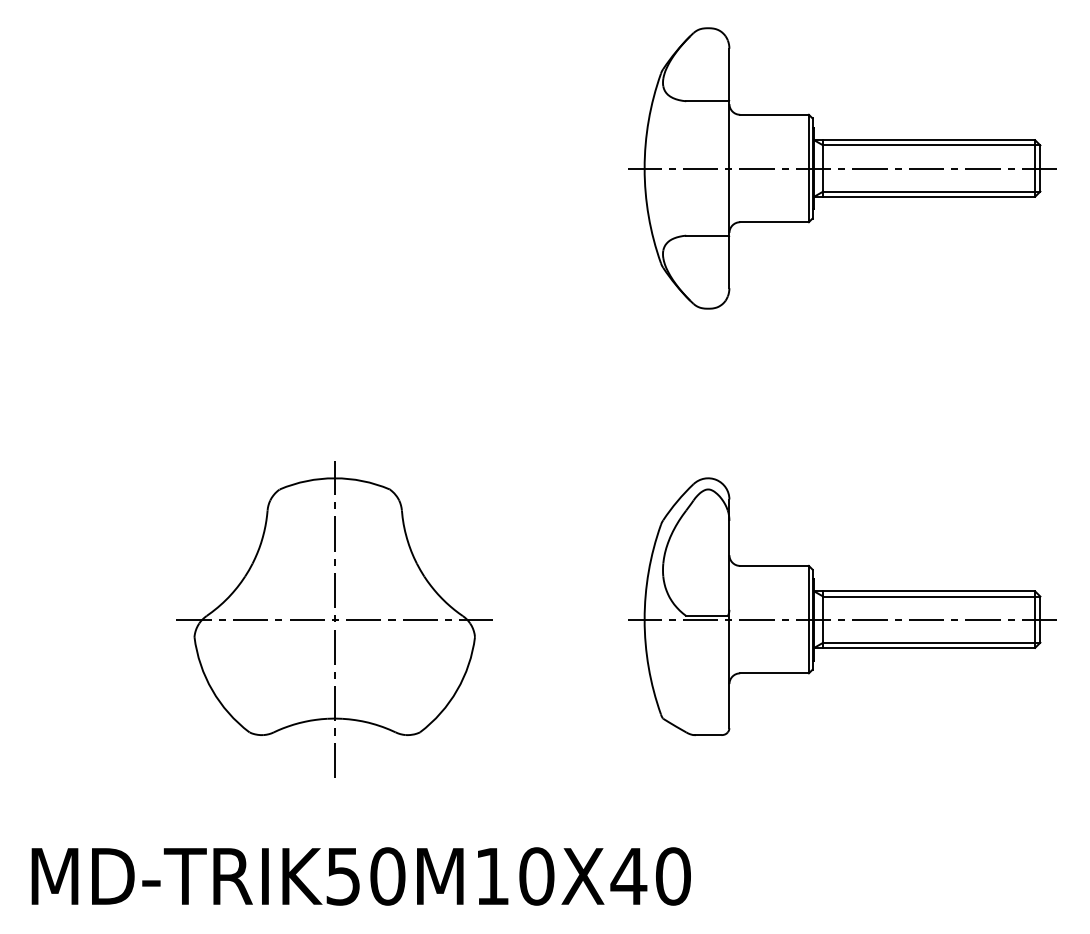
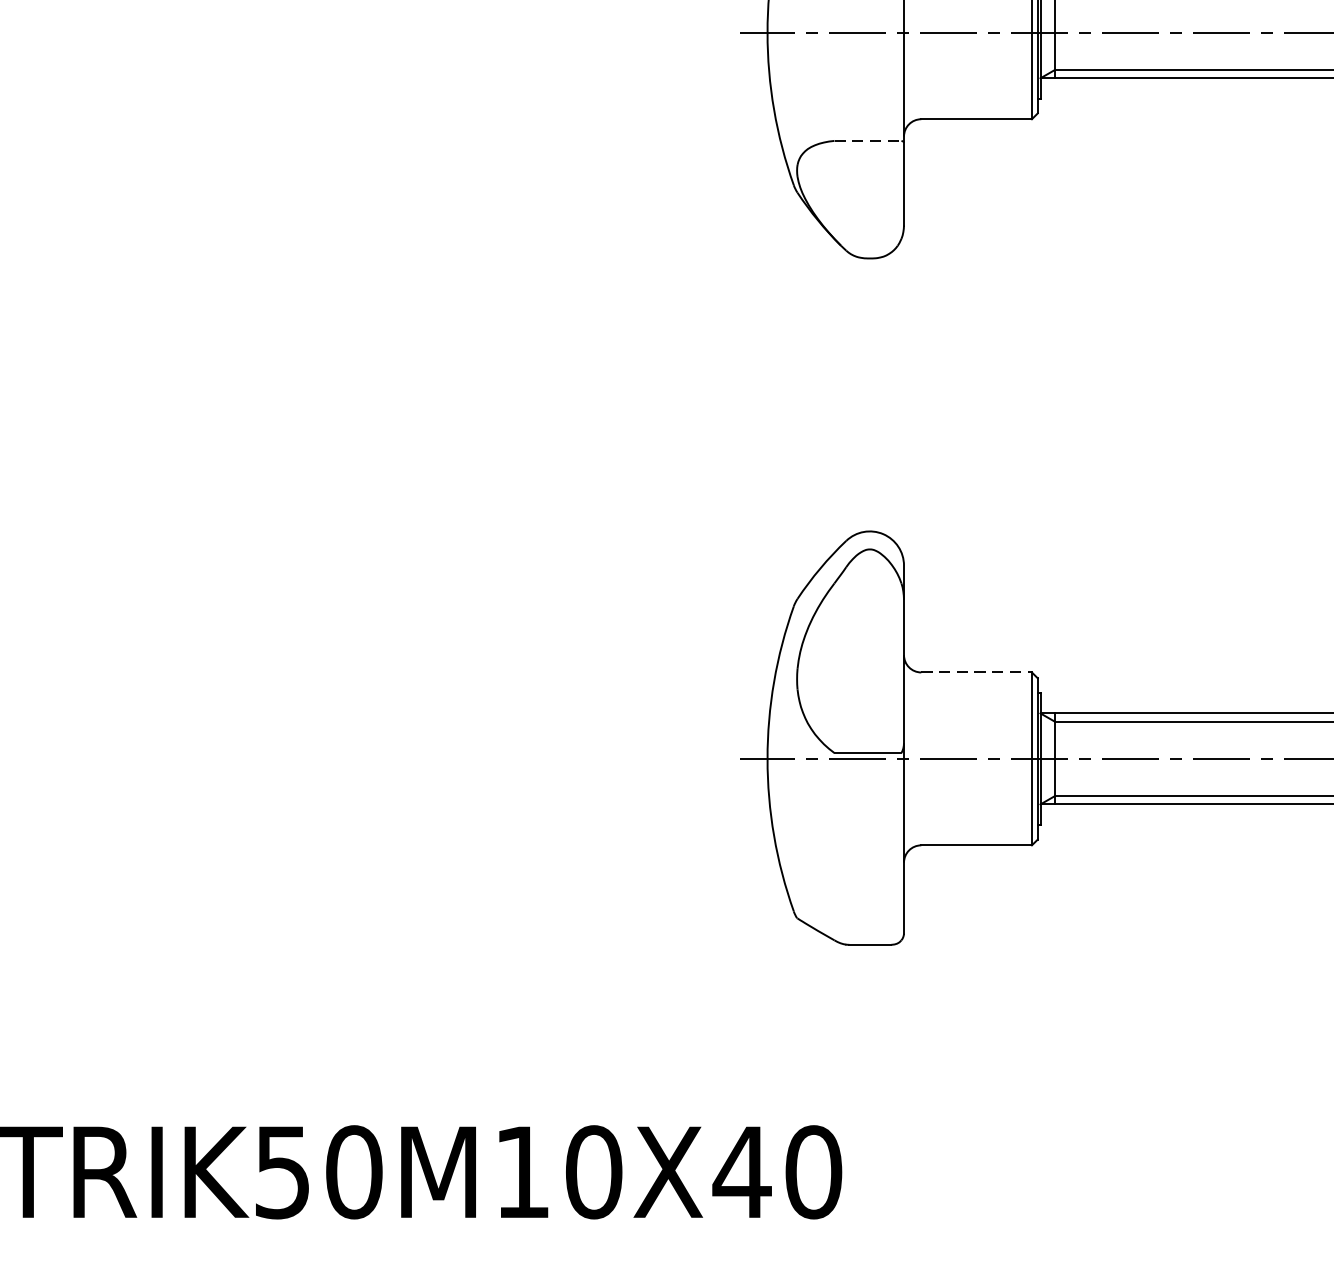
line: (707, 235) -> (868, 140), solid -> dashed
line: (775, 565) -> (978, 671), solid -> dashed
part: (334, 619) -> (268, 758), removed

